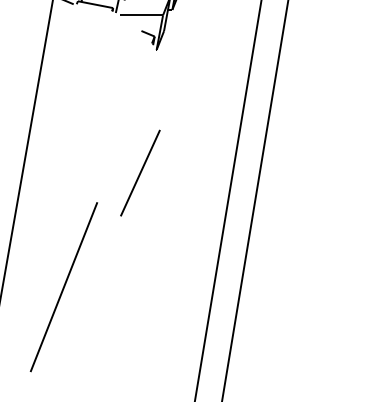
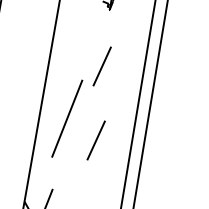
line: (125, 334) -> (95, 140), added

